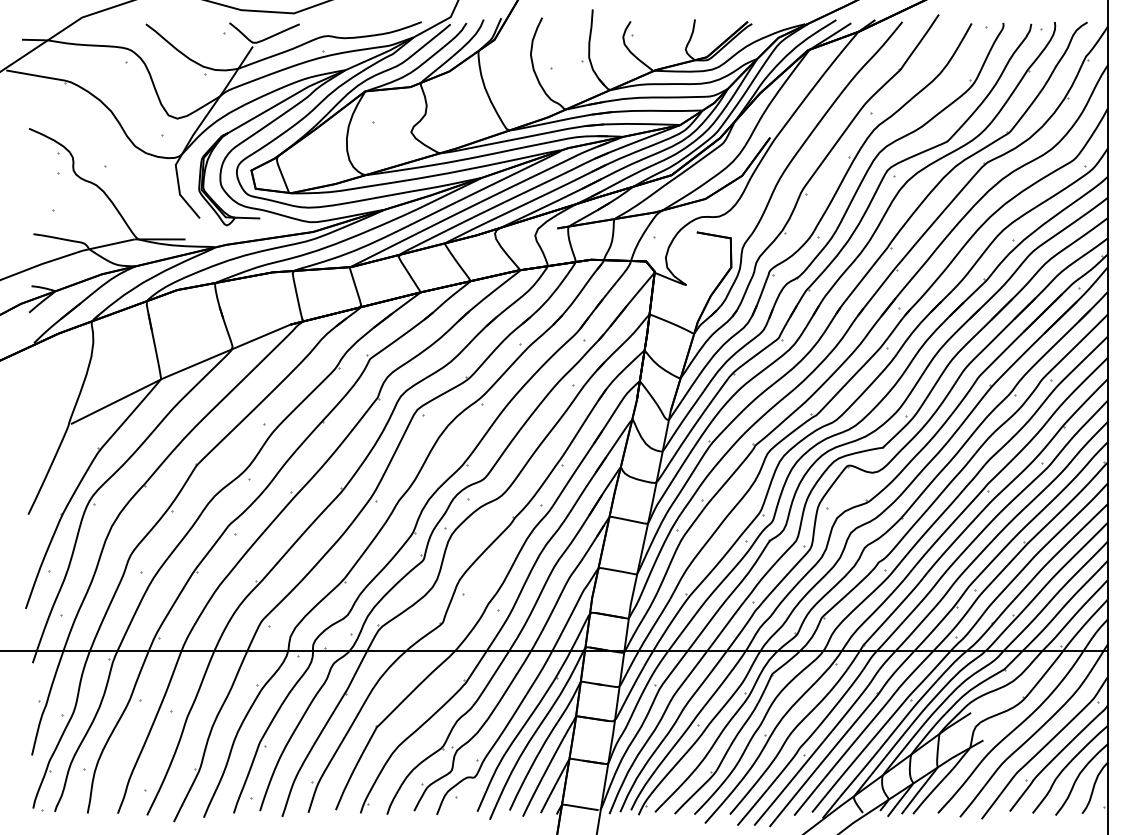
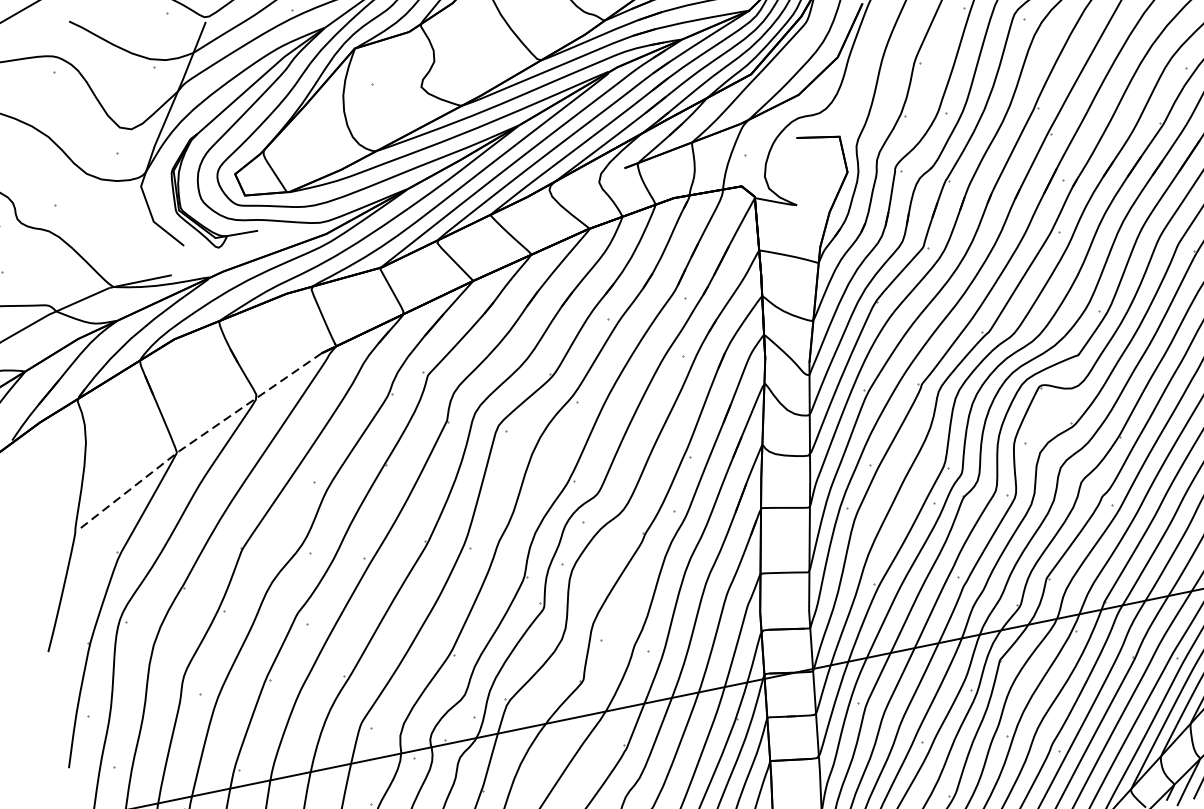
line: (178, 371) -> (196, 438), solid -> dashed

